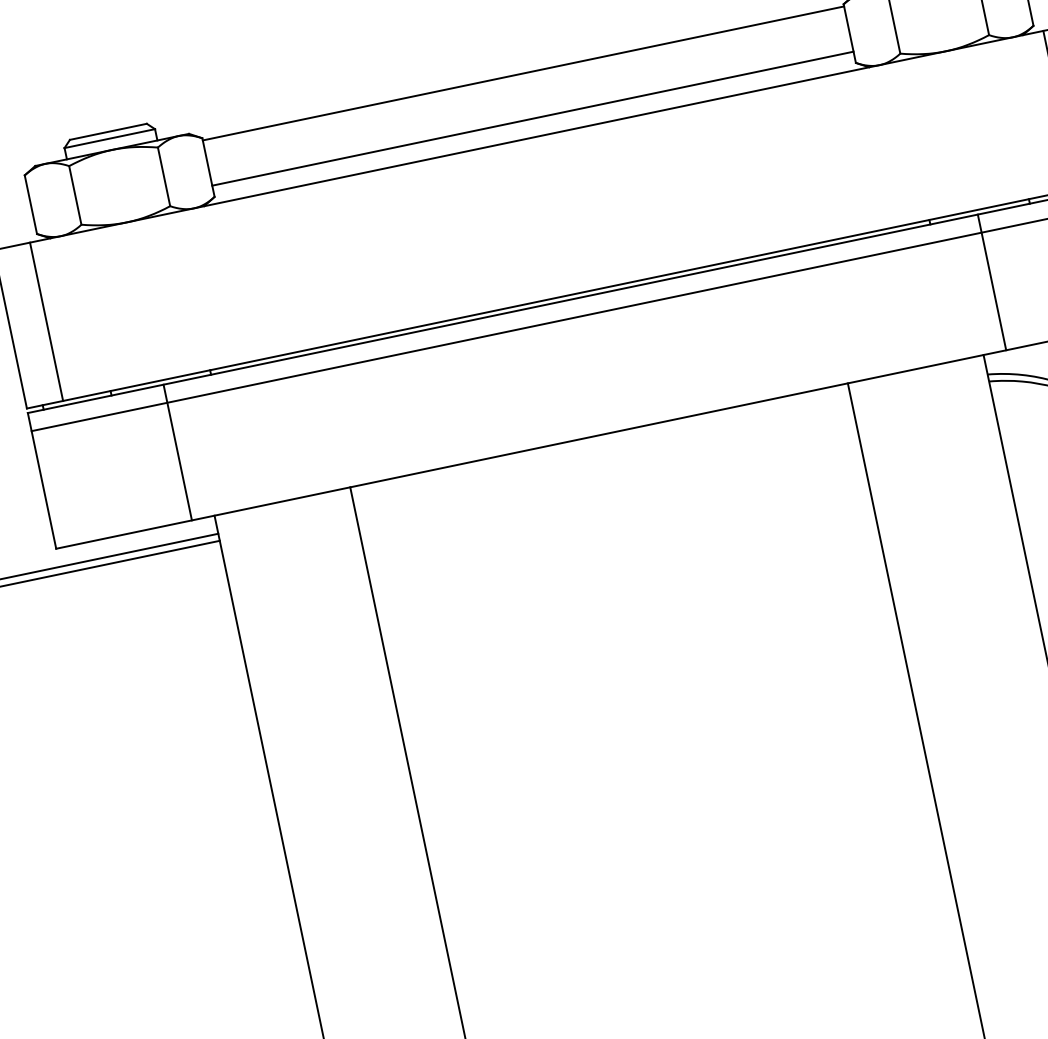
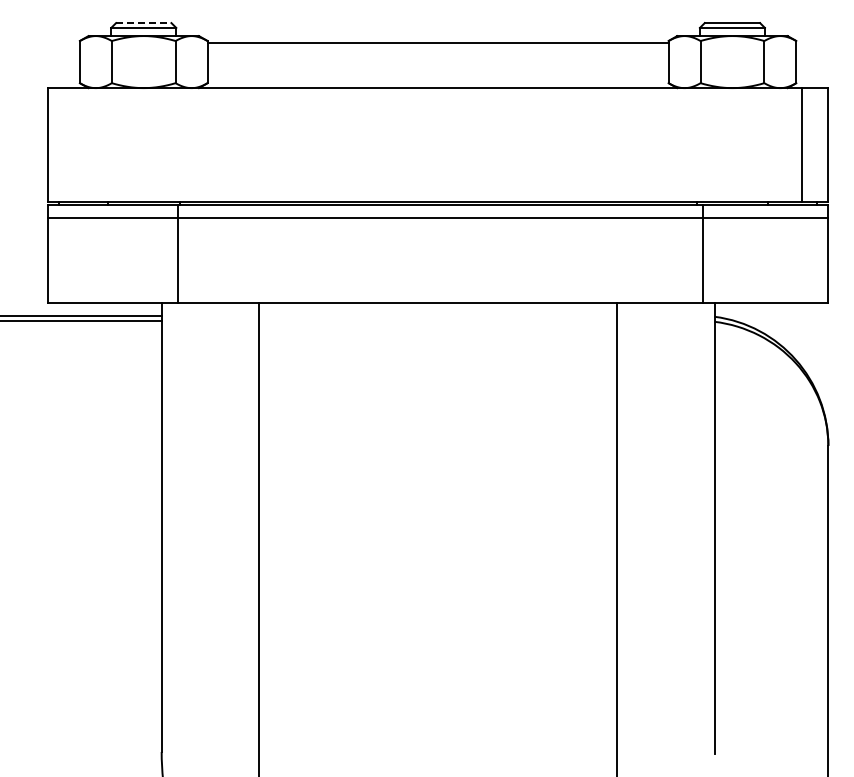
line: (532, 119) -> (437, 75), removed
line: (108, 132) -> (143, 23), solid -> dashed
line: (991, 281) -> (702, 253), moved
line: (45, 321) -> (73, 144), removed
line: (177, 451) -> (178, 253), moved

